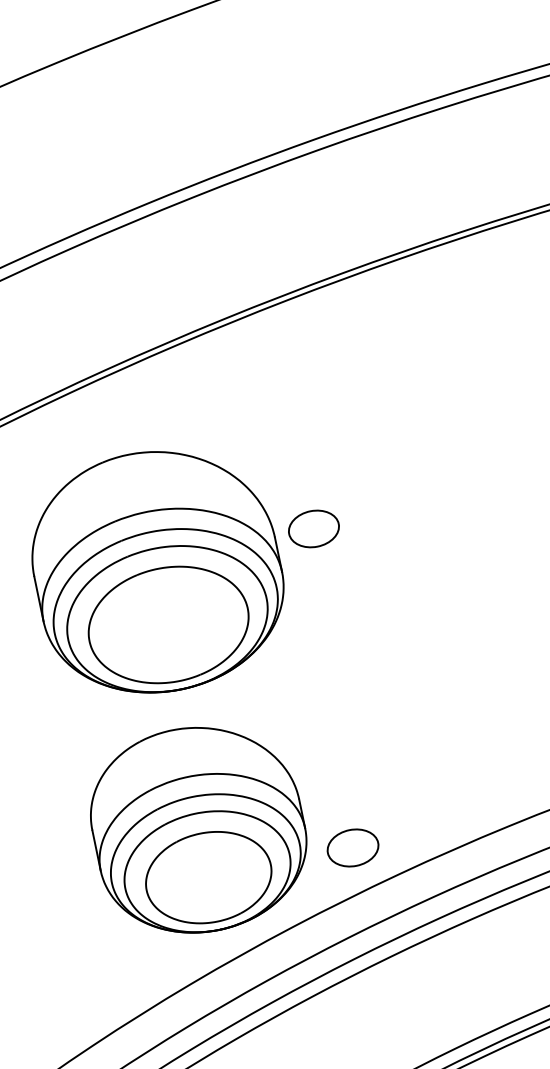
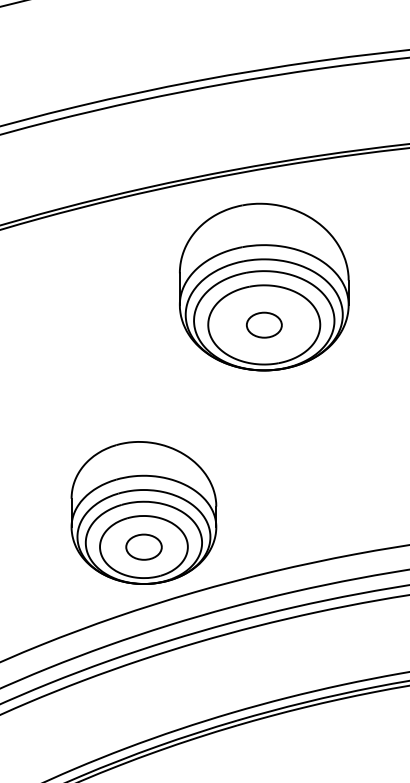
part: (157, 570) -> (264, 286), moved
part: (352, 847) -> (143, 546), moved

